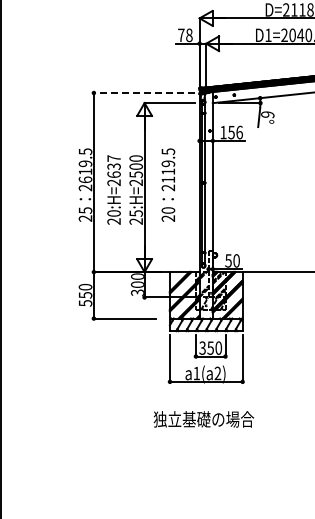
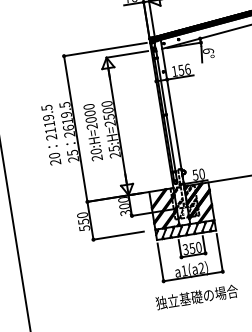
line: (144, 93) -> (105, 49), dashed -> solid
text: (113, 166) -> (89, 113), 20:H=2637 -> 20:H=2000
text: (168, 184) -> (51, 134), moved
text: (203, 419) -> (196, 297), moved

